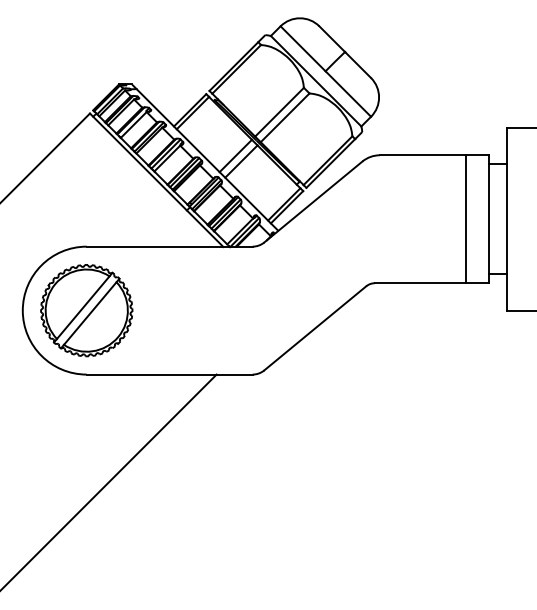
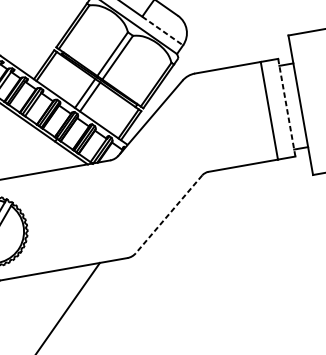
line: (348, 94) -> (162, 31), solid -> dashed
line: (488, 219) -> (286, 107), solid -> dashed
line: (314, 328) -> (168, 214), solid -> dashed

